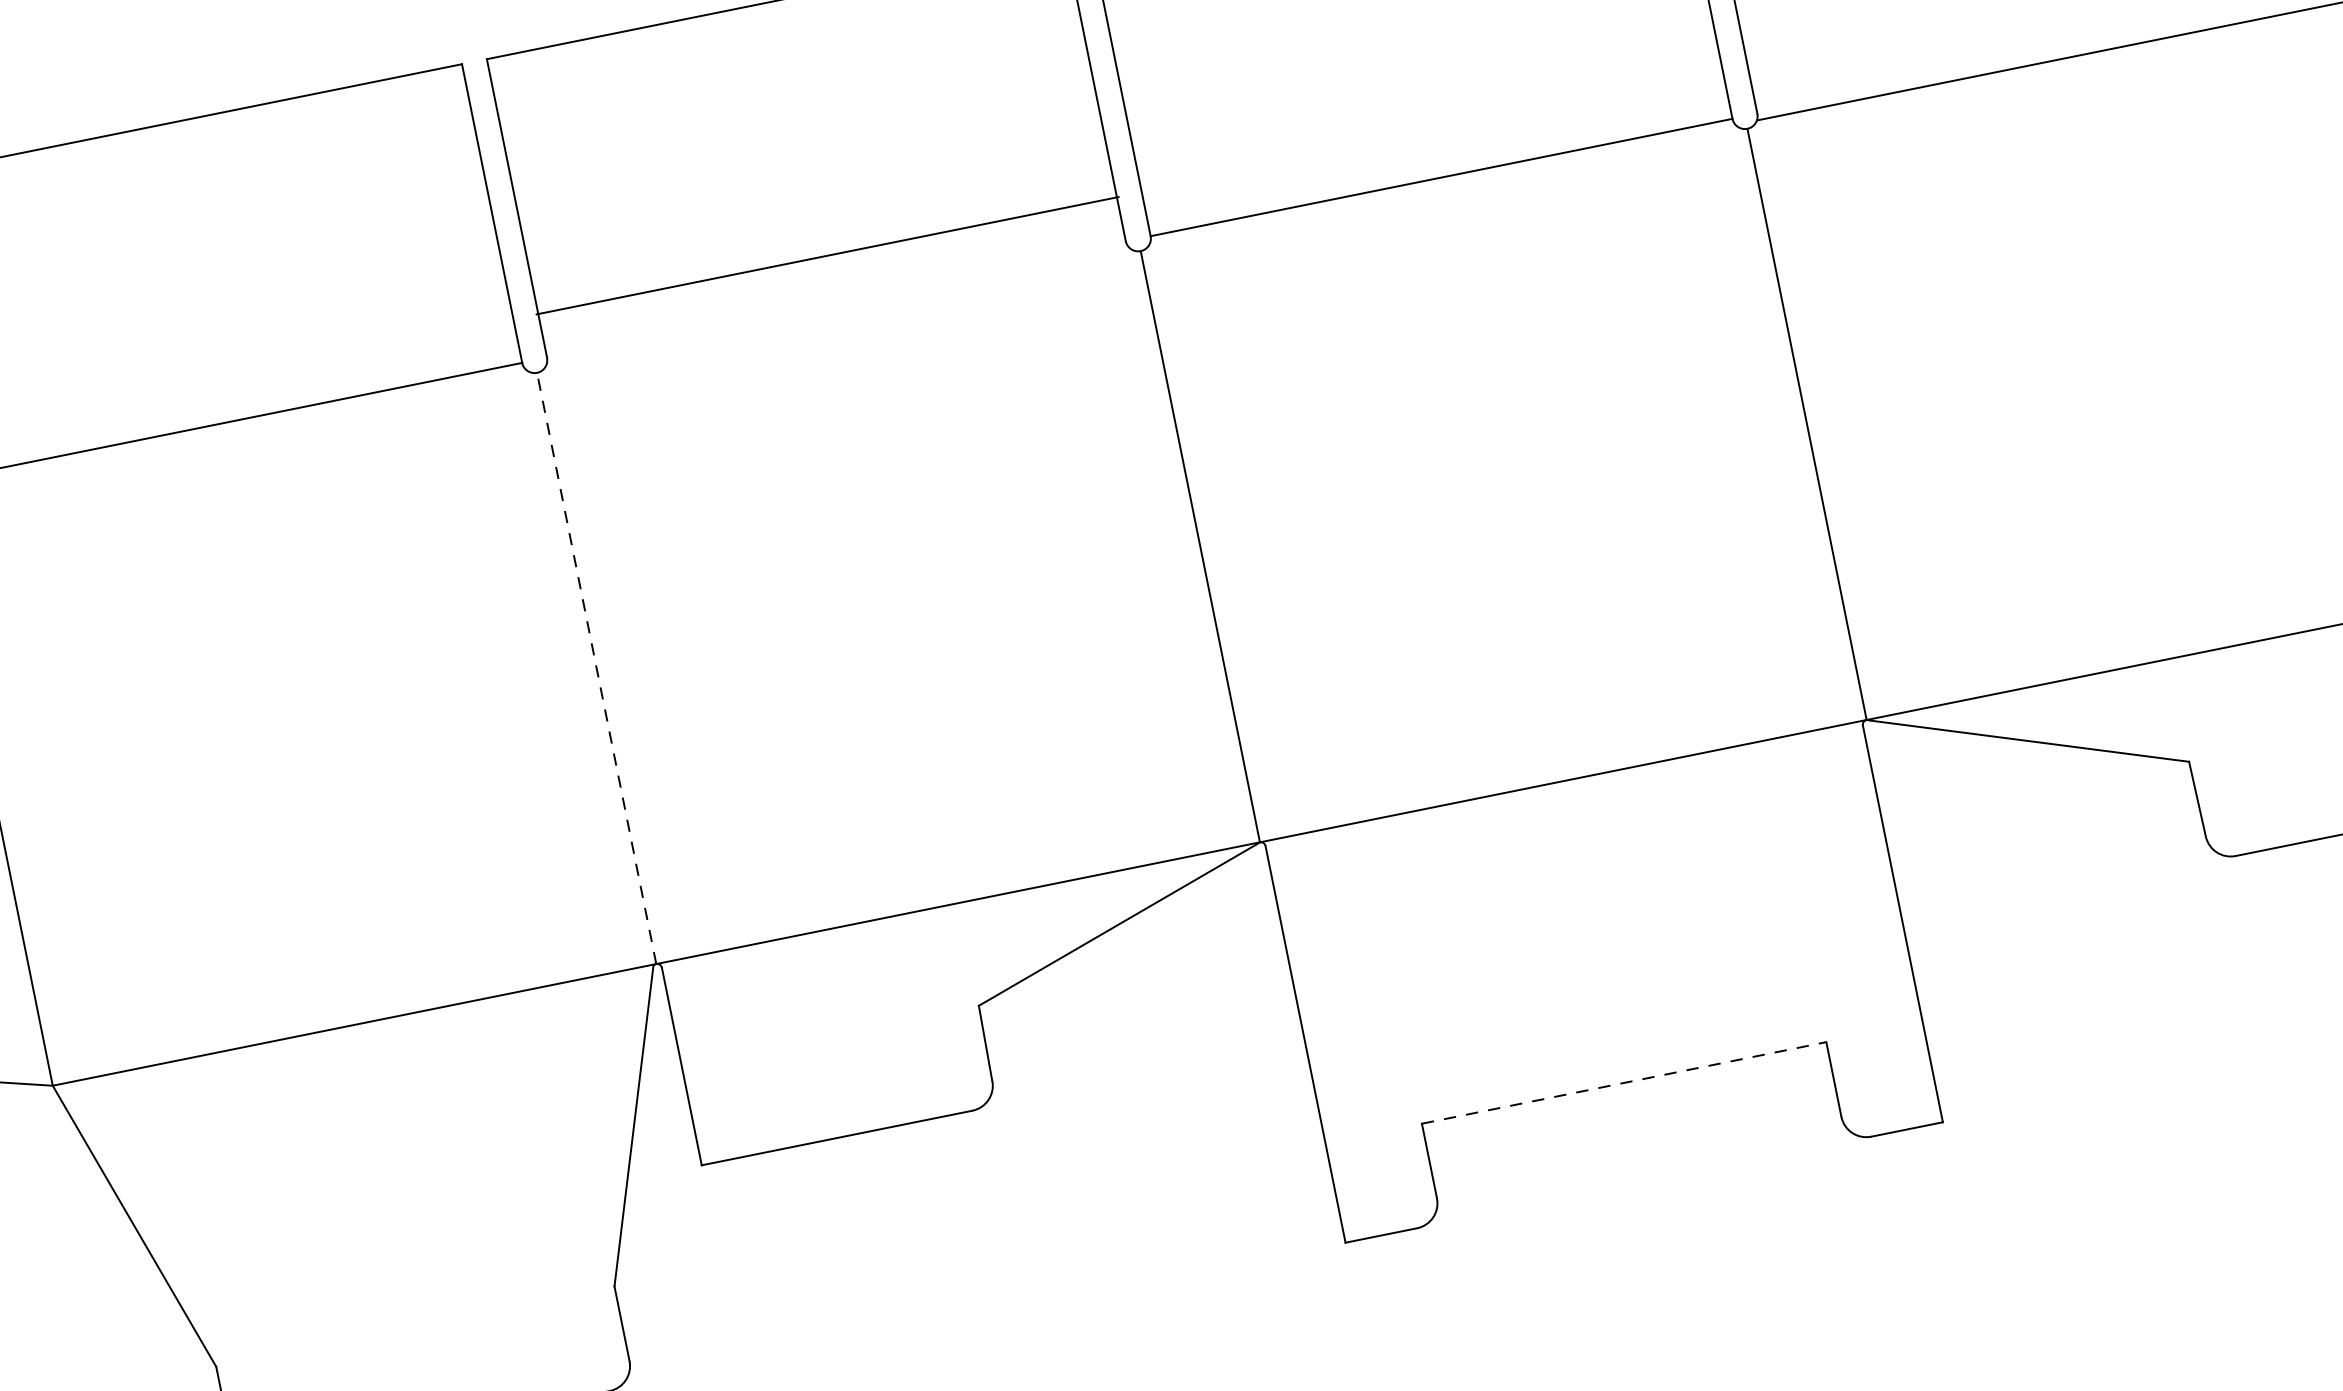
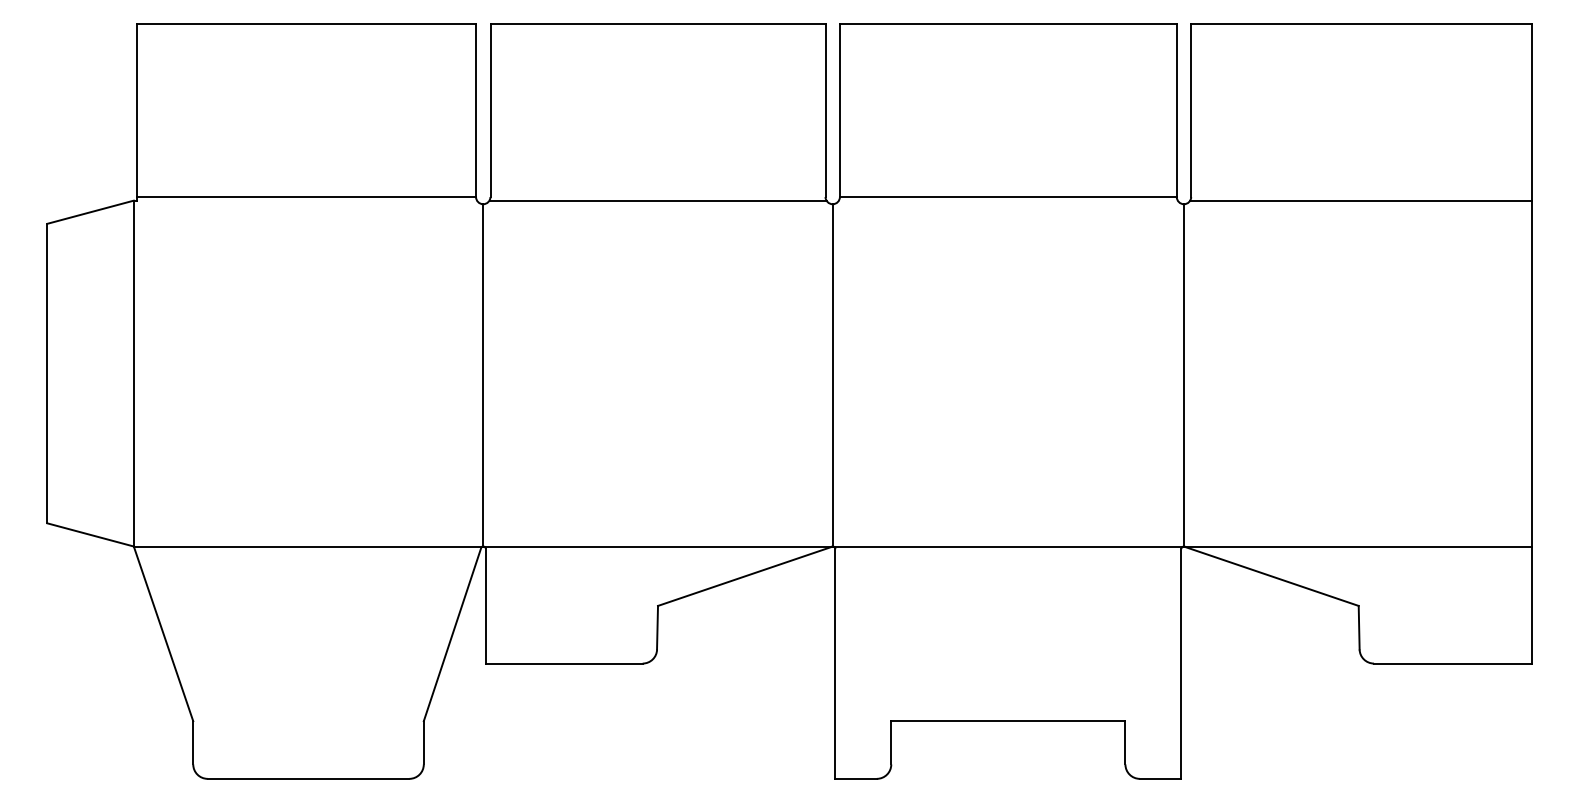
line: (826, 255) -> (657, 200), moved
line: (596, 666) -> (483, 374), dashed -> solid
line: (1624, 1083) -> (1008, 721), dashed -> solid

